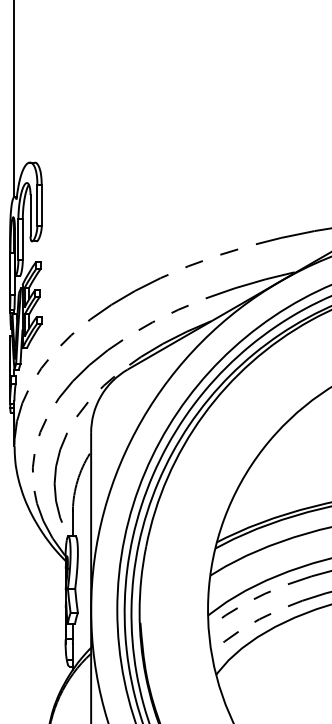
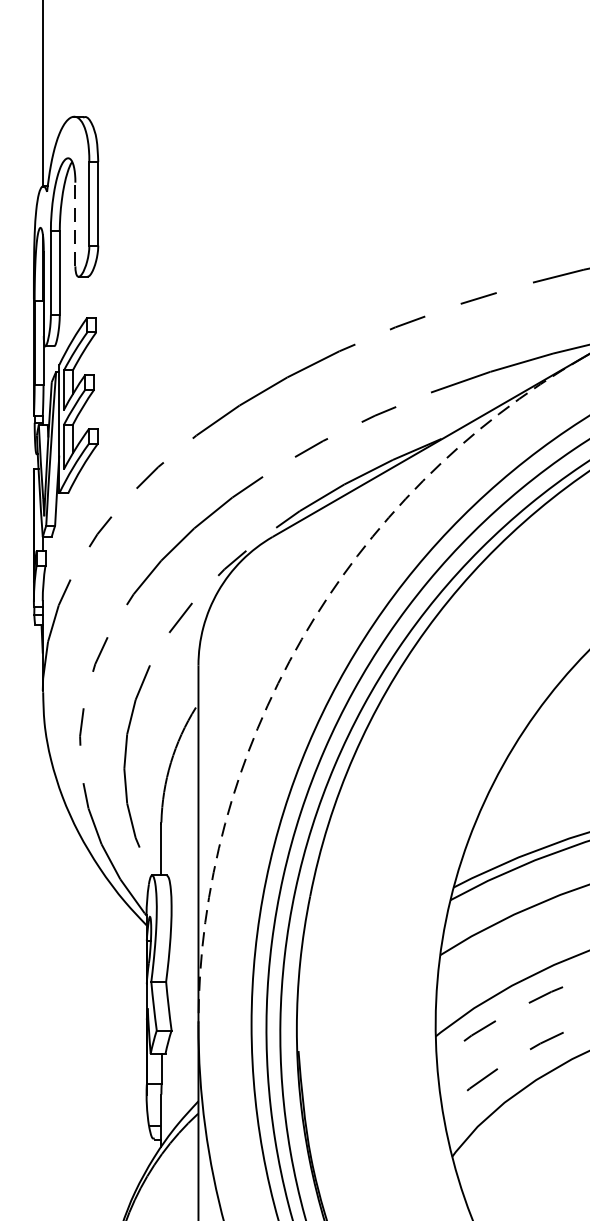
line: (30, 215) -> (75, 224), solid -> dashed
arc: (142, 420) -> (302, 640), solid -> dashed

